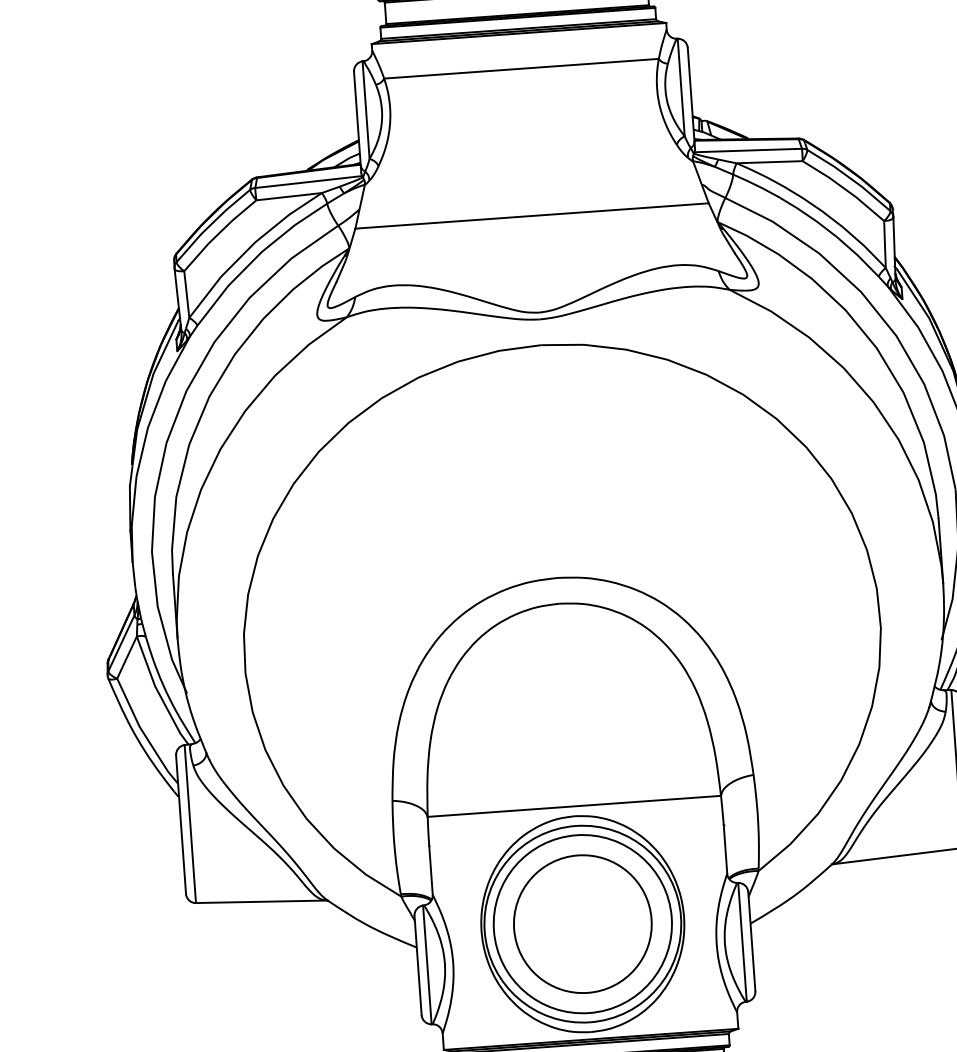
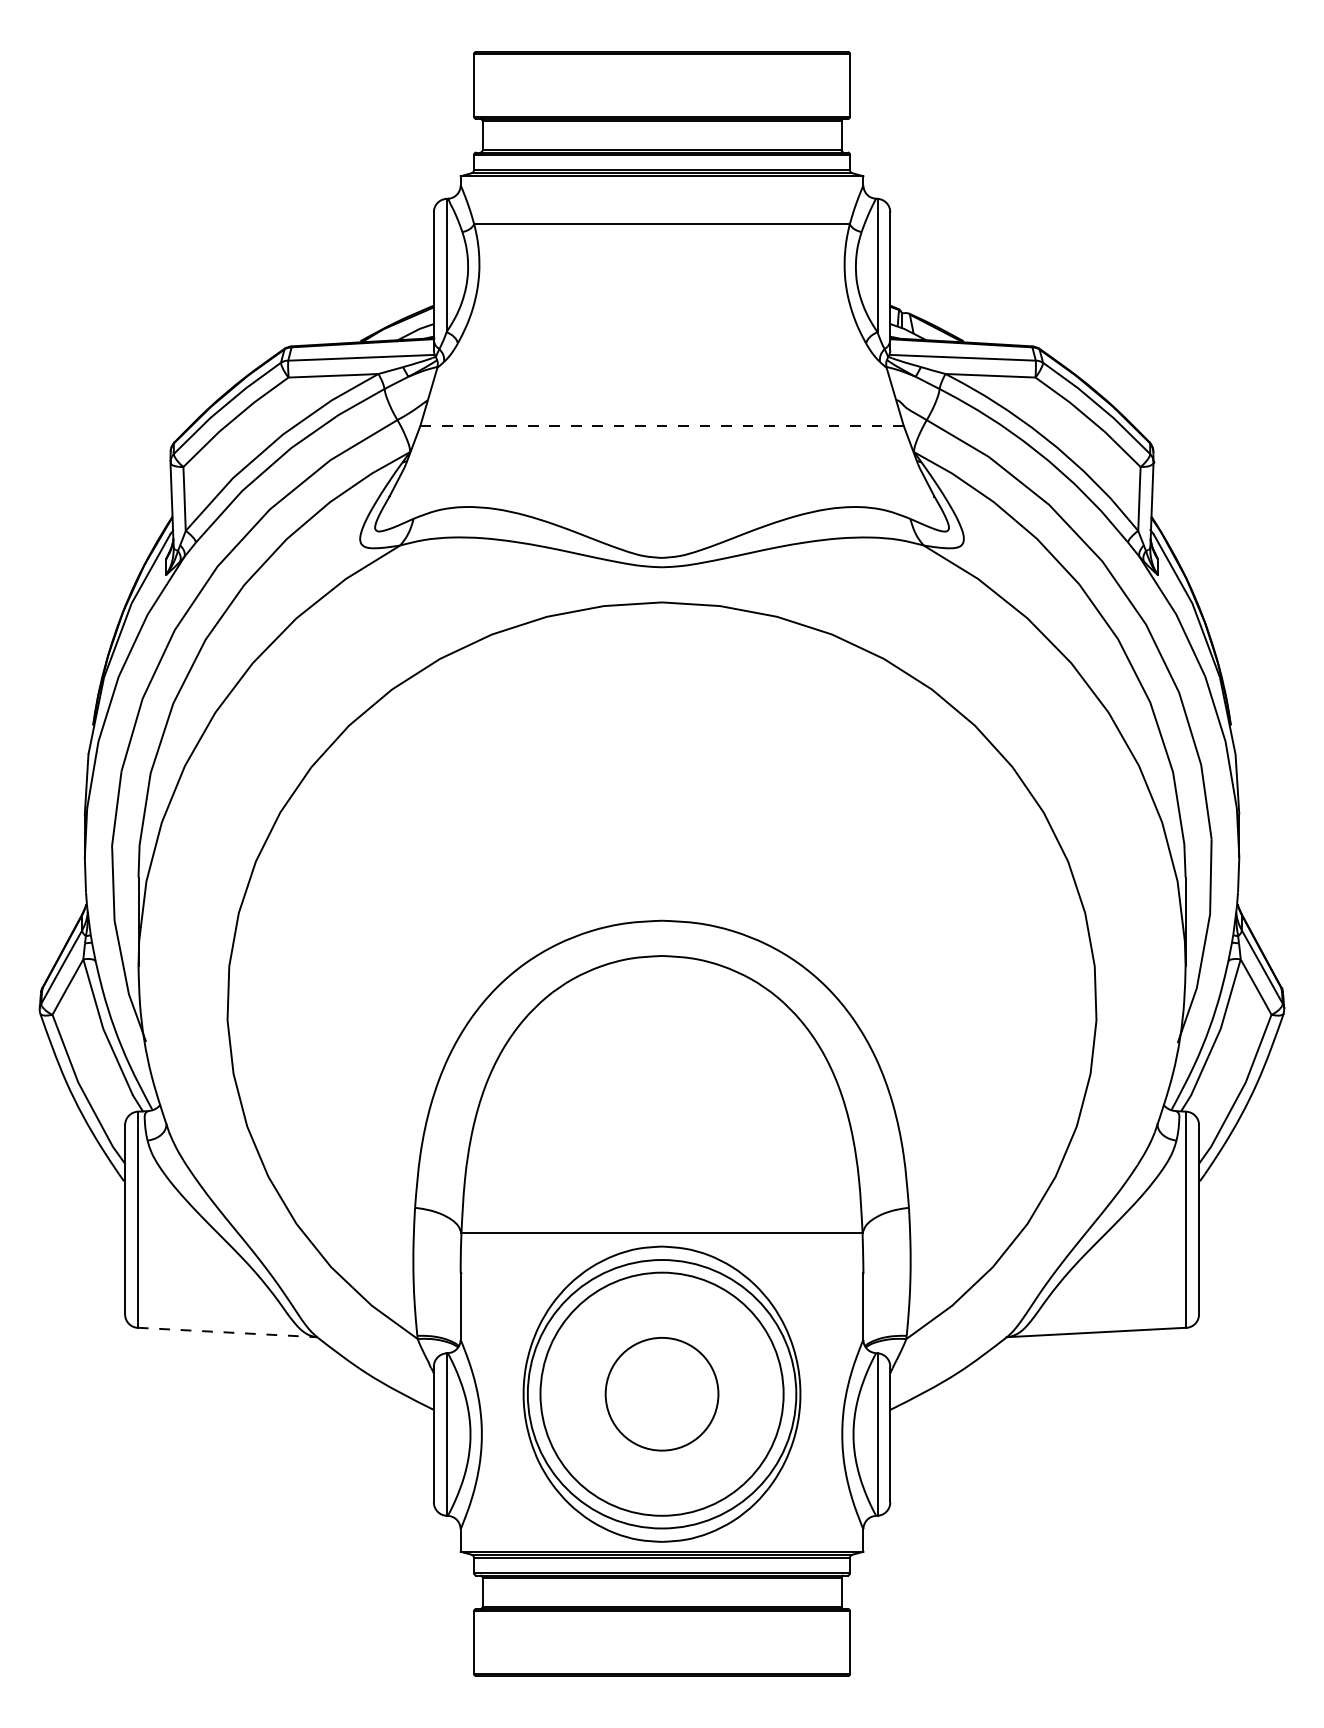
line: (532, 215) -> (662, 425), solid -> dashed
line: (261, 901) -> (227, 1332), solid -> dashed
circle: (583, 924) -> (662, 1394), size x0.6

